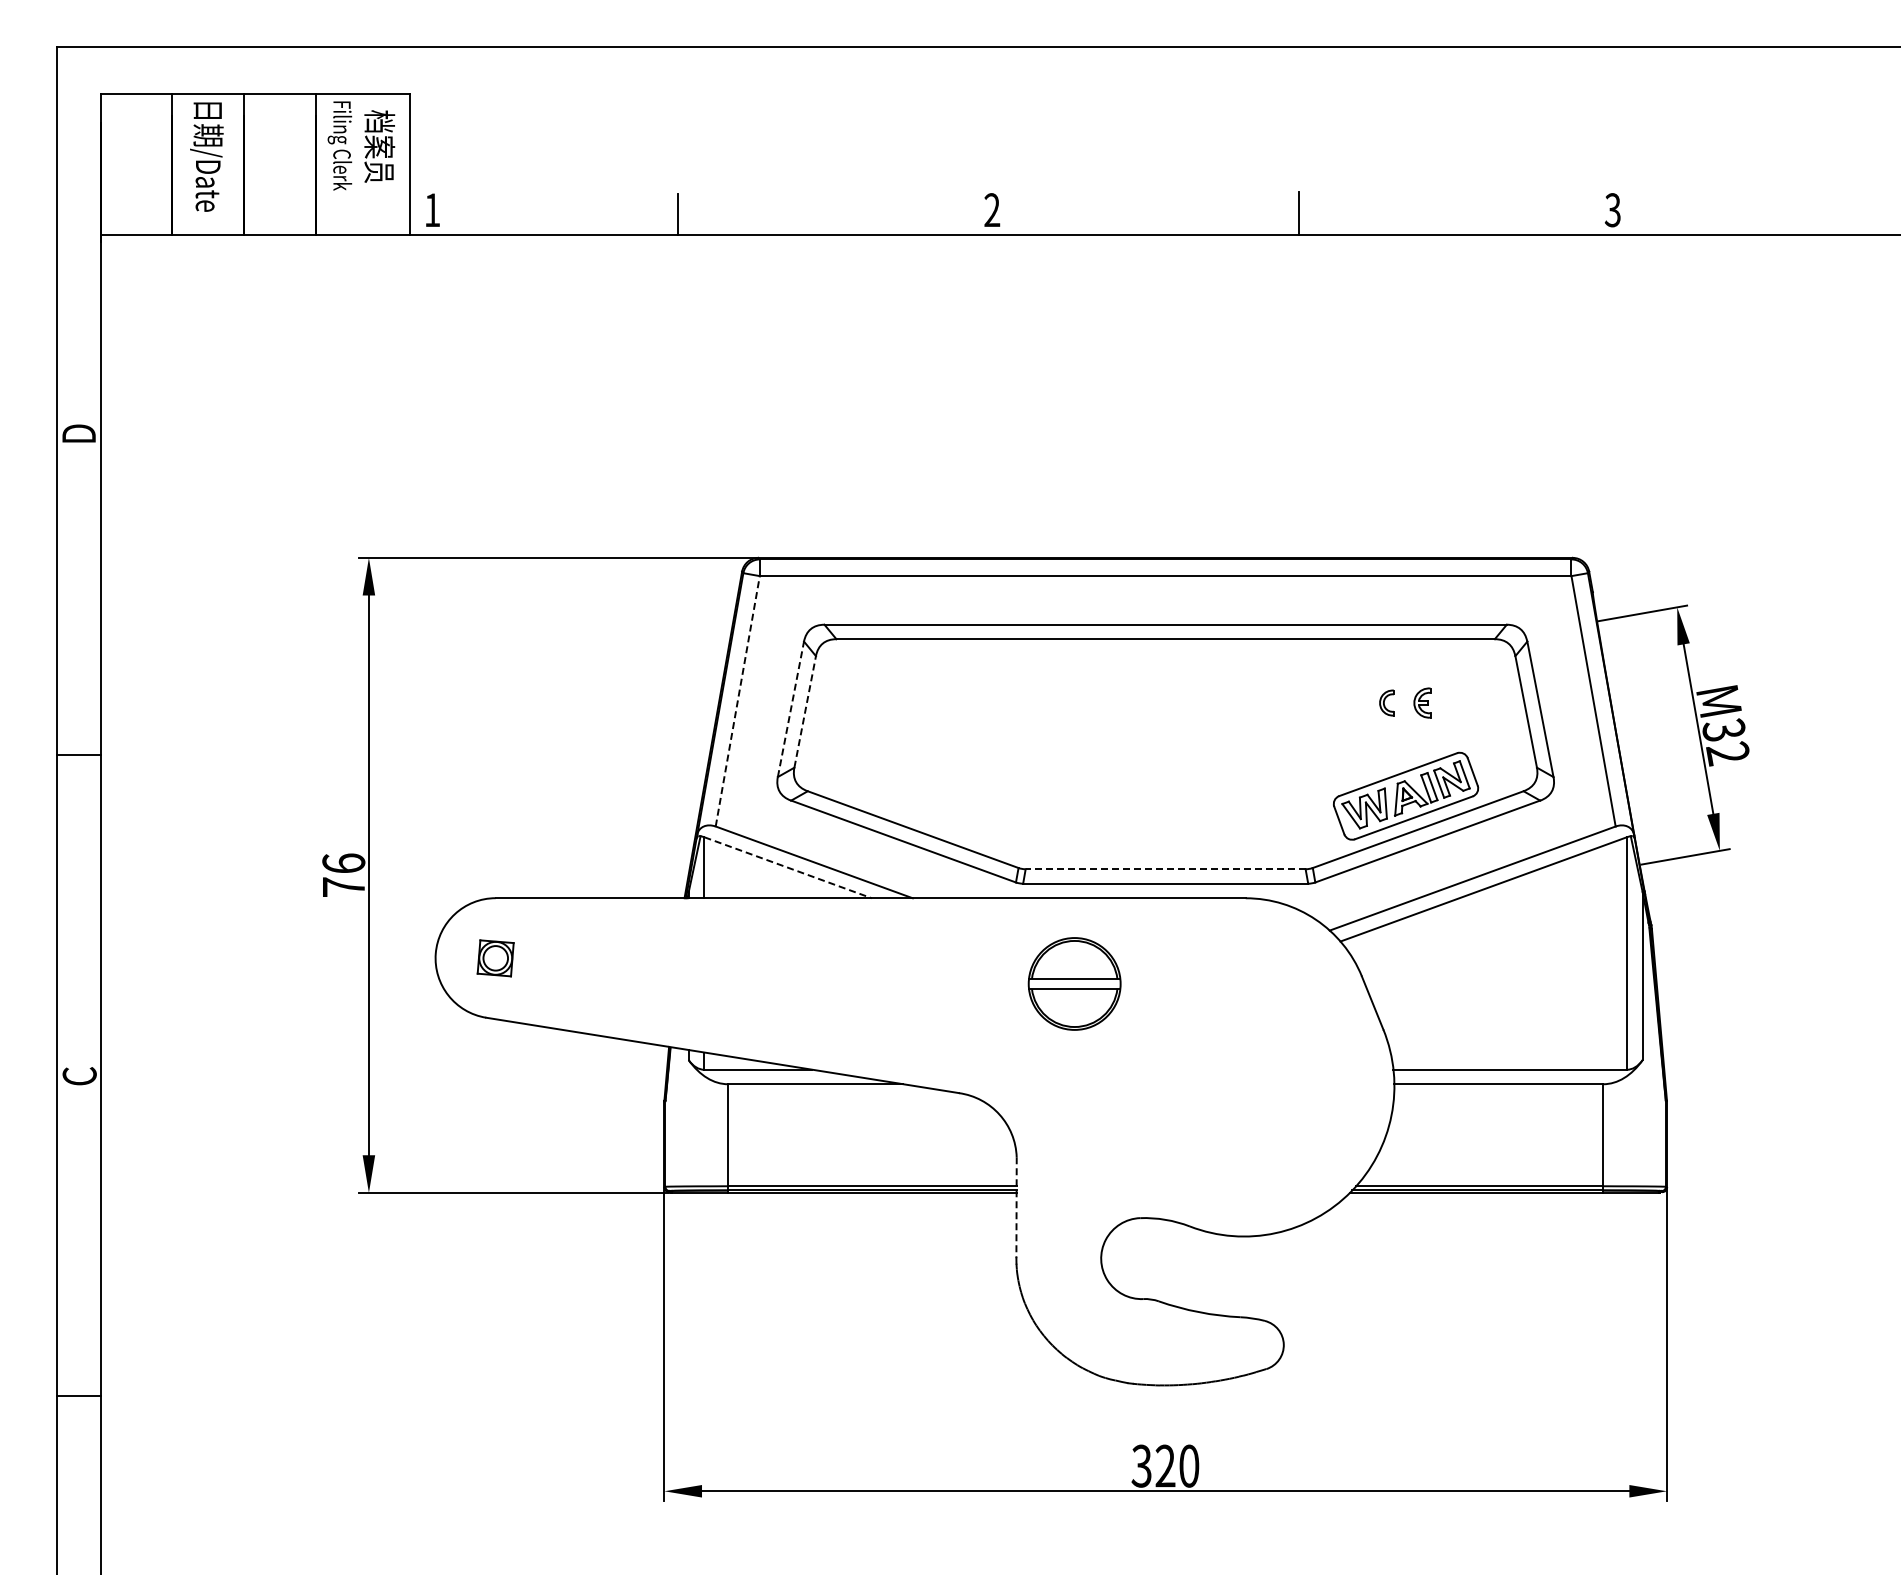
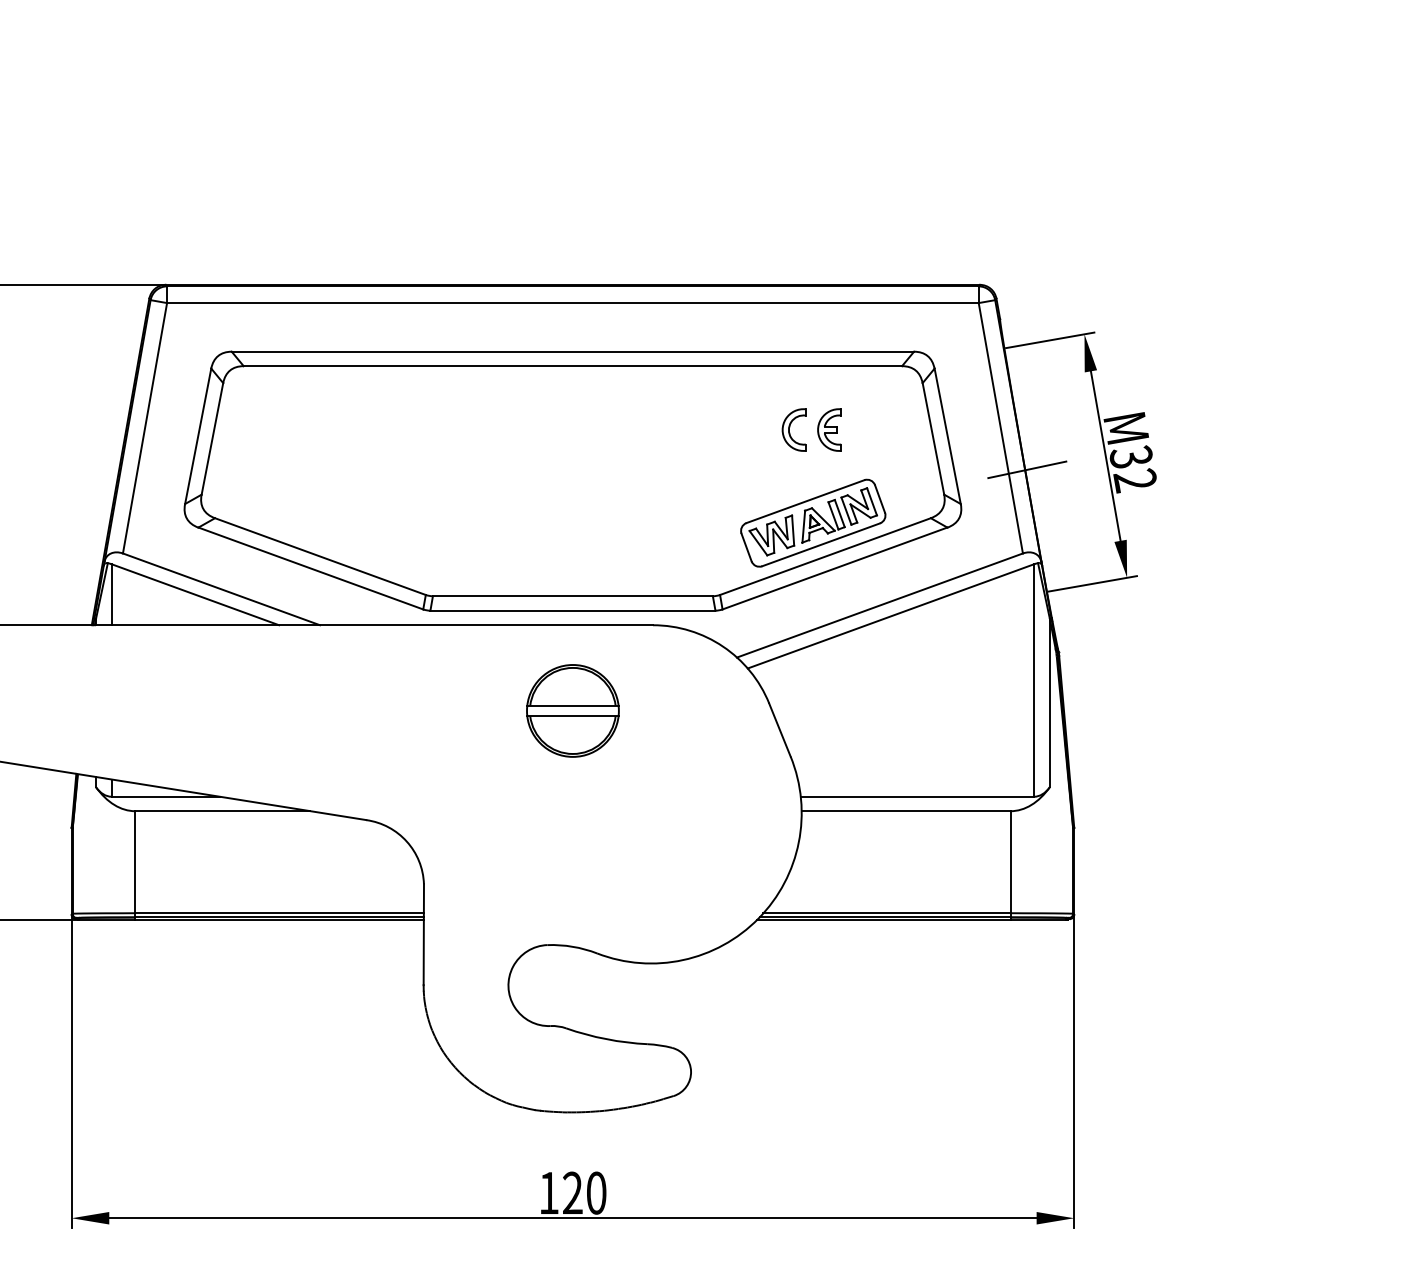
line: (737, 700) -> (144, 427), dashed -> solid
part: (1386, 702) -> (793, 429), size x1.67
part: (1422, 702) -> (829, 429), size x1.43
line: (790, 709) -> (197, 436), dashed -> solid
line: (805, 711) -> (212, 438), dashed -> solid
line: (1620, 742) -> (1027, 469), added
line: (788, 867) -> (195, 594), dashed -> solid
line: (1165, 869) -> (572, 596), dashed -> solid
part: (1074, 983) -> (572, 710), moved
line: (1016, 1208) -> (423, 935), dashed -> solid
text: (1141, 1465) -> (548, 1192), 320 -> 120

